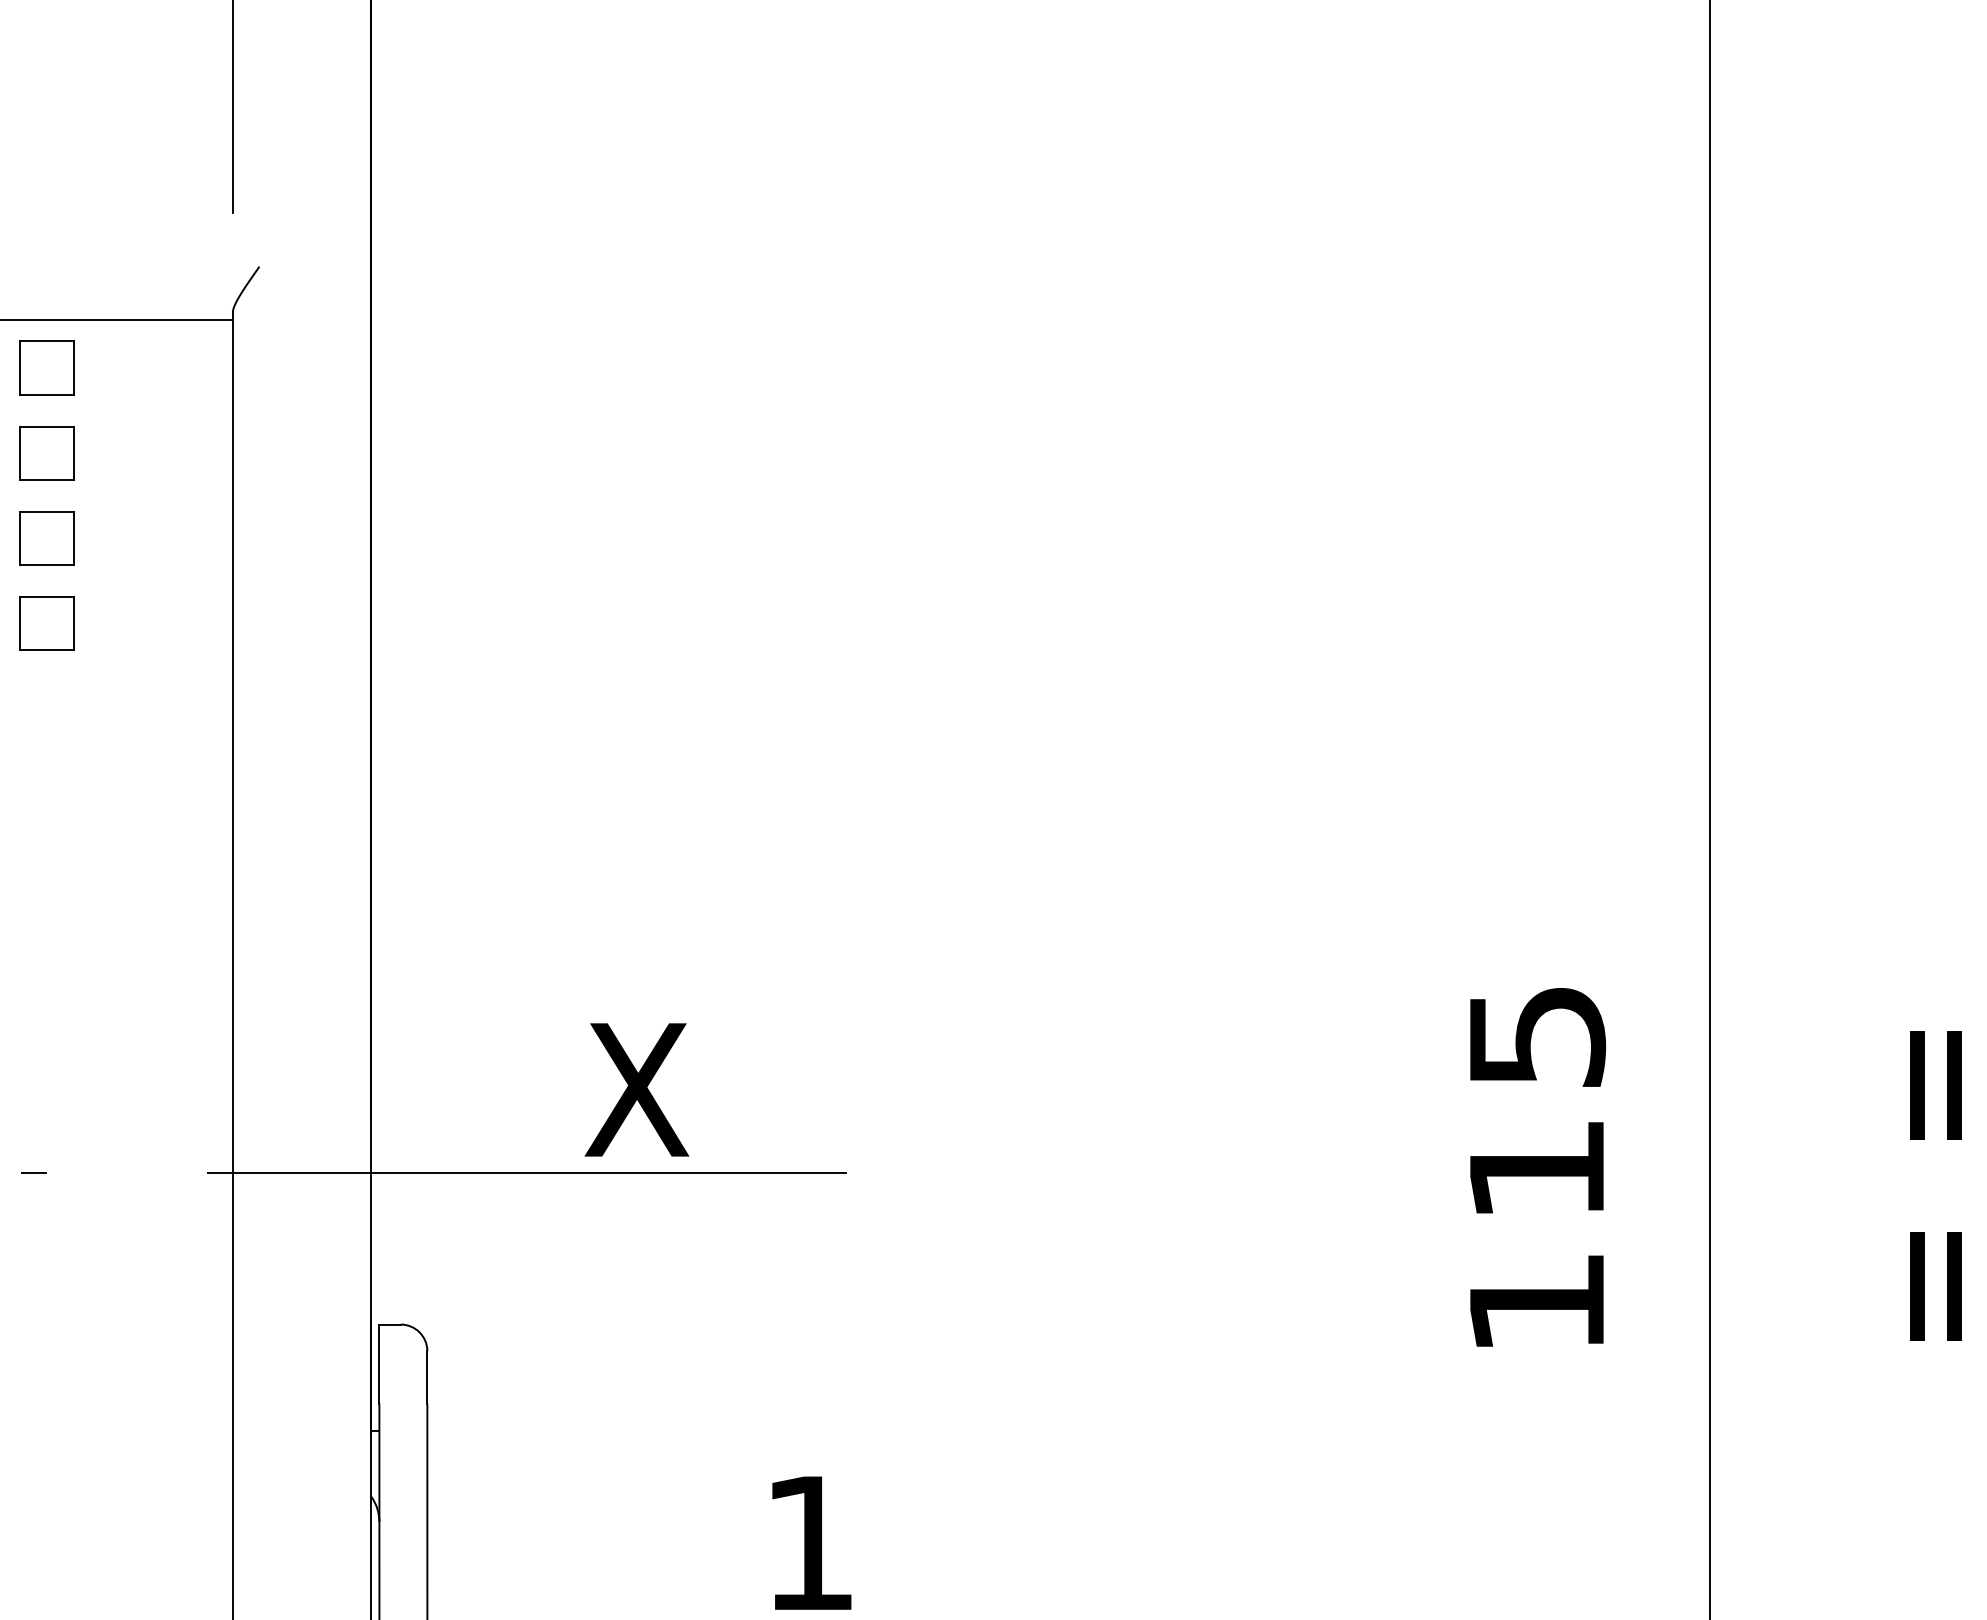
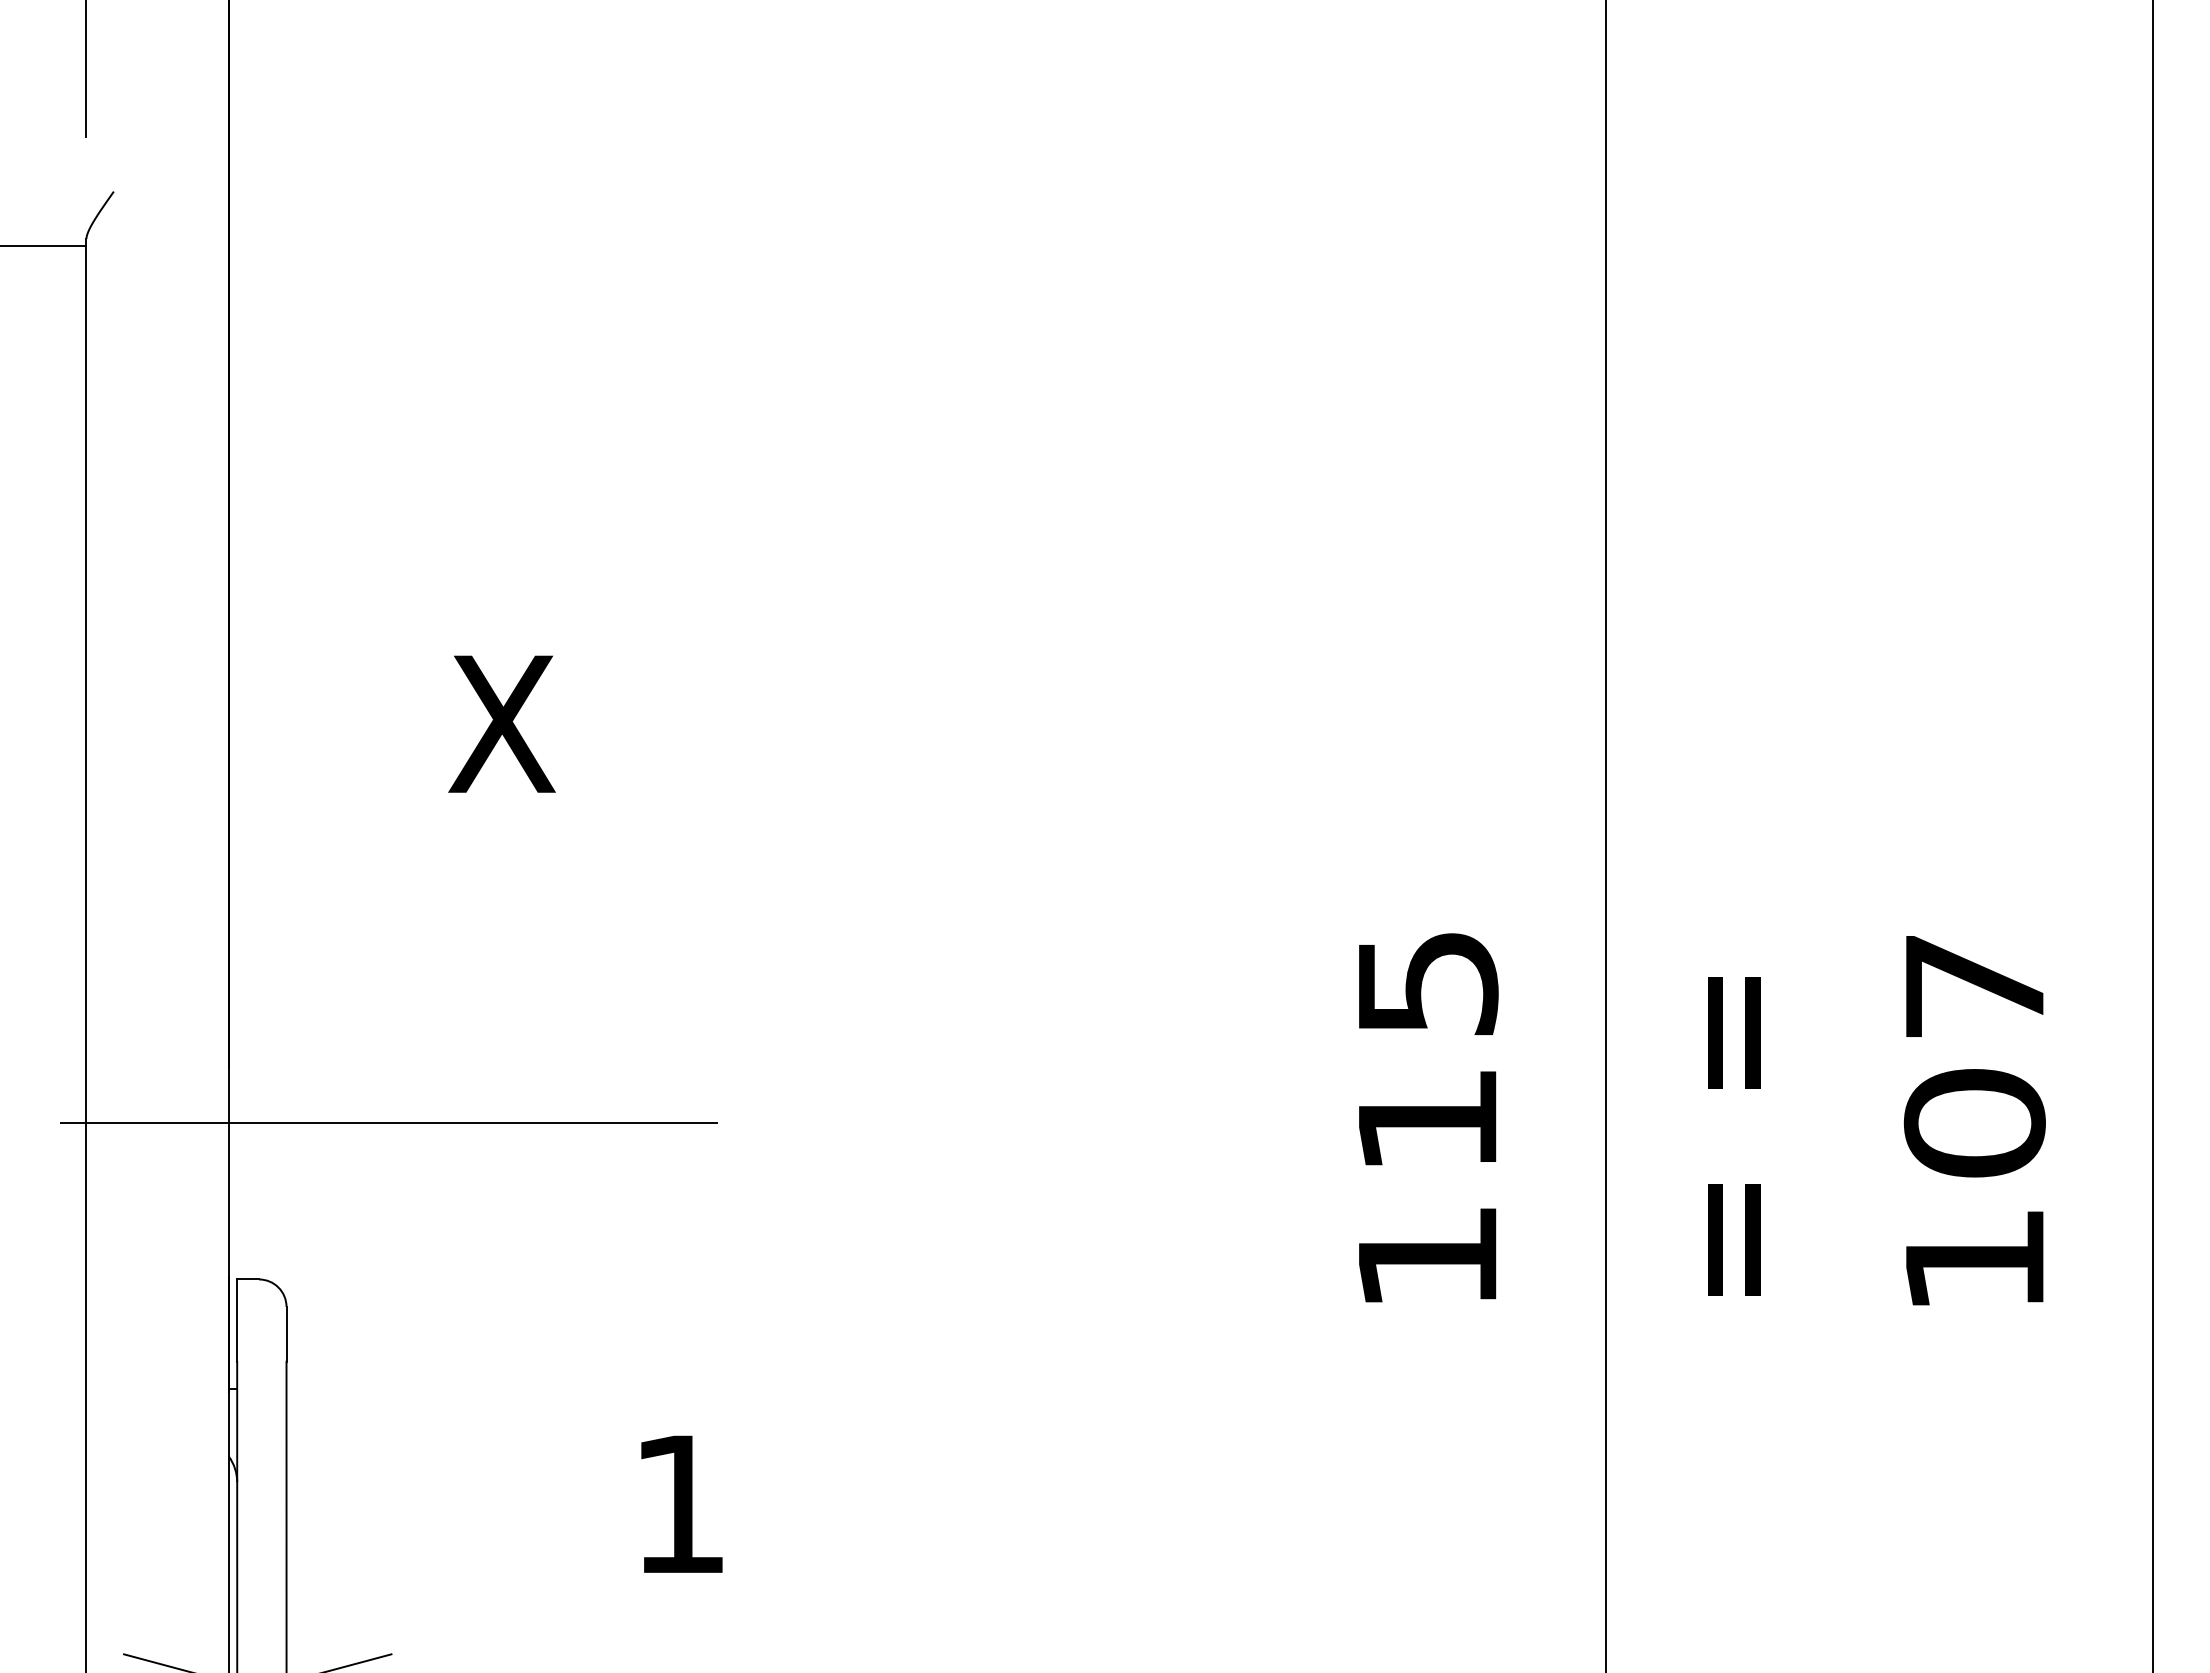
text: (636, 1089) -> (501, 723), moved
text: (1936, 1185) -> (1734, 1136), moved

